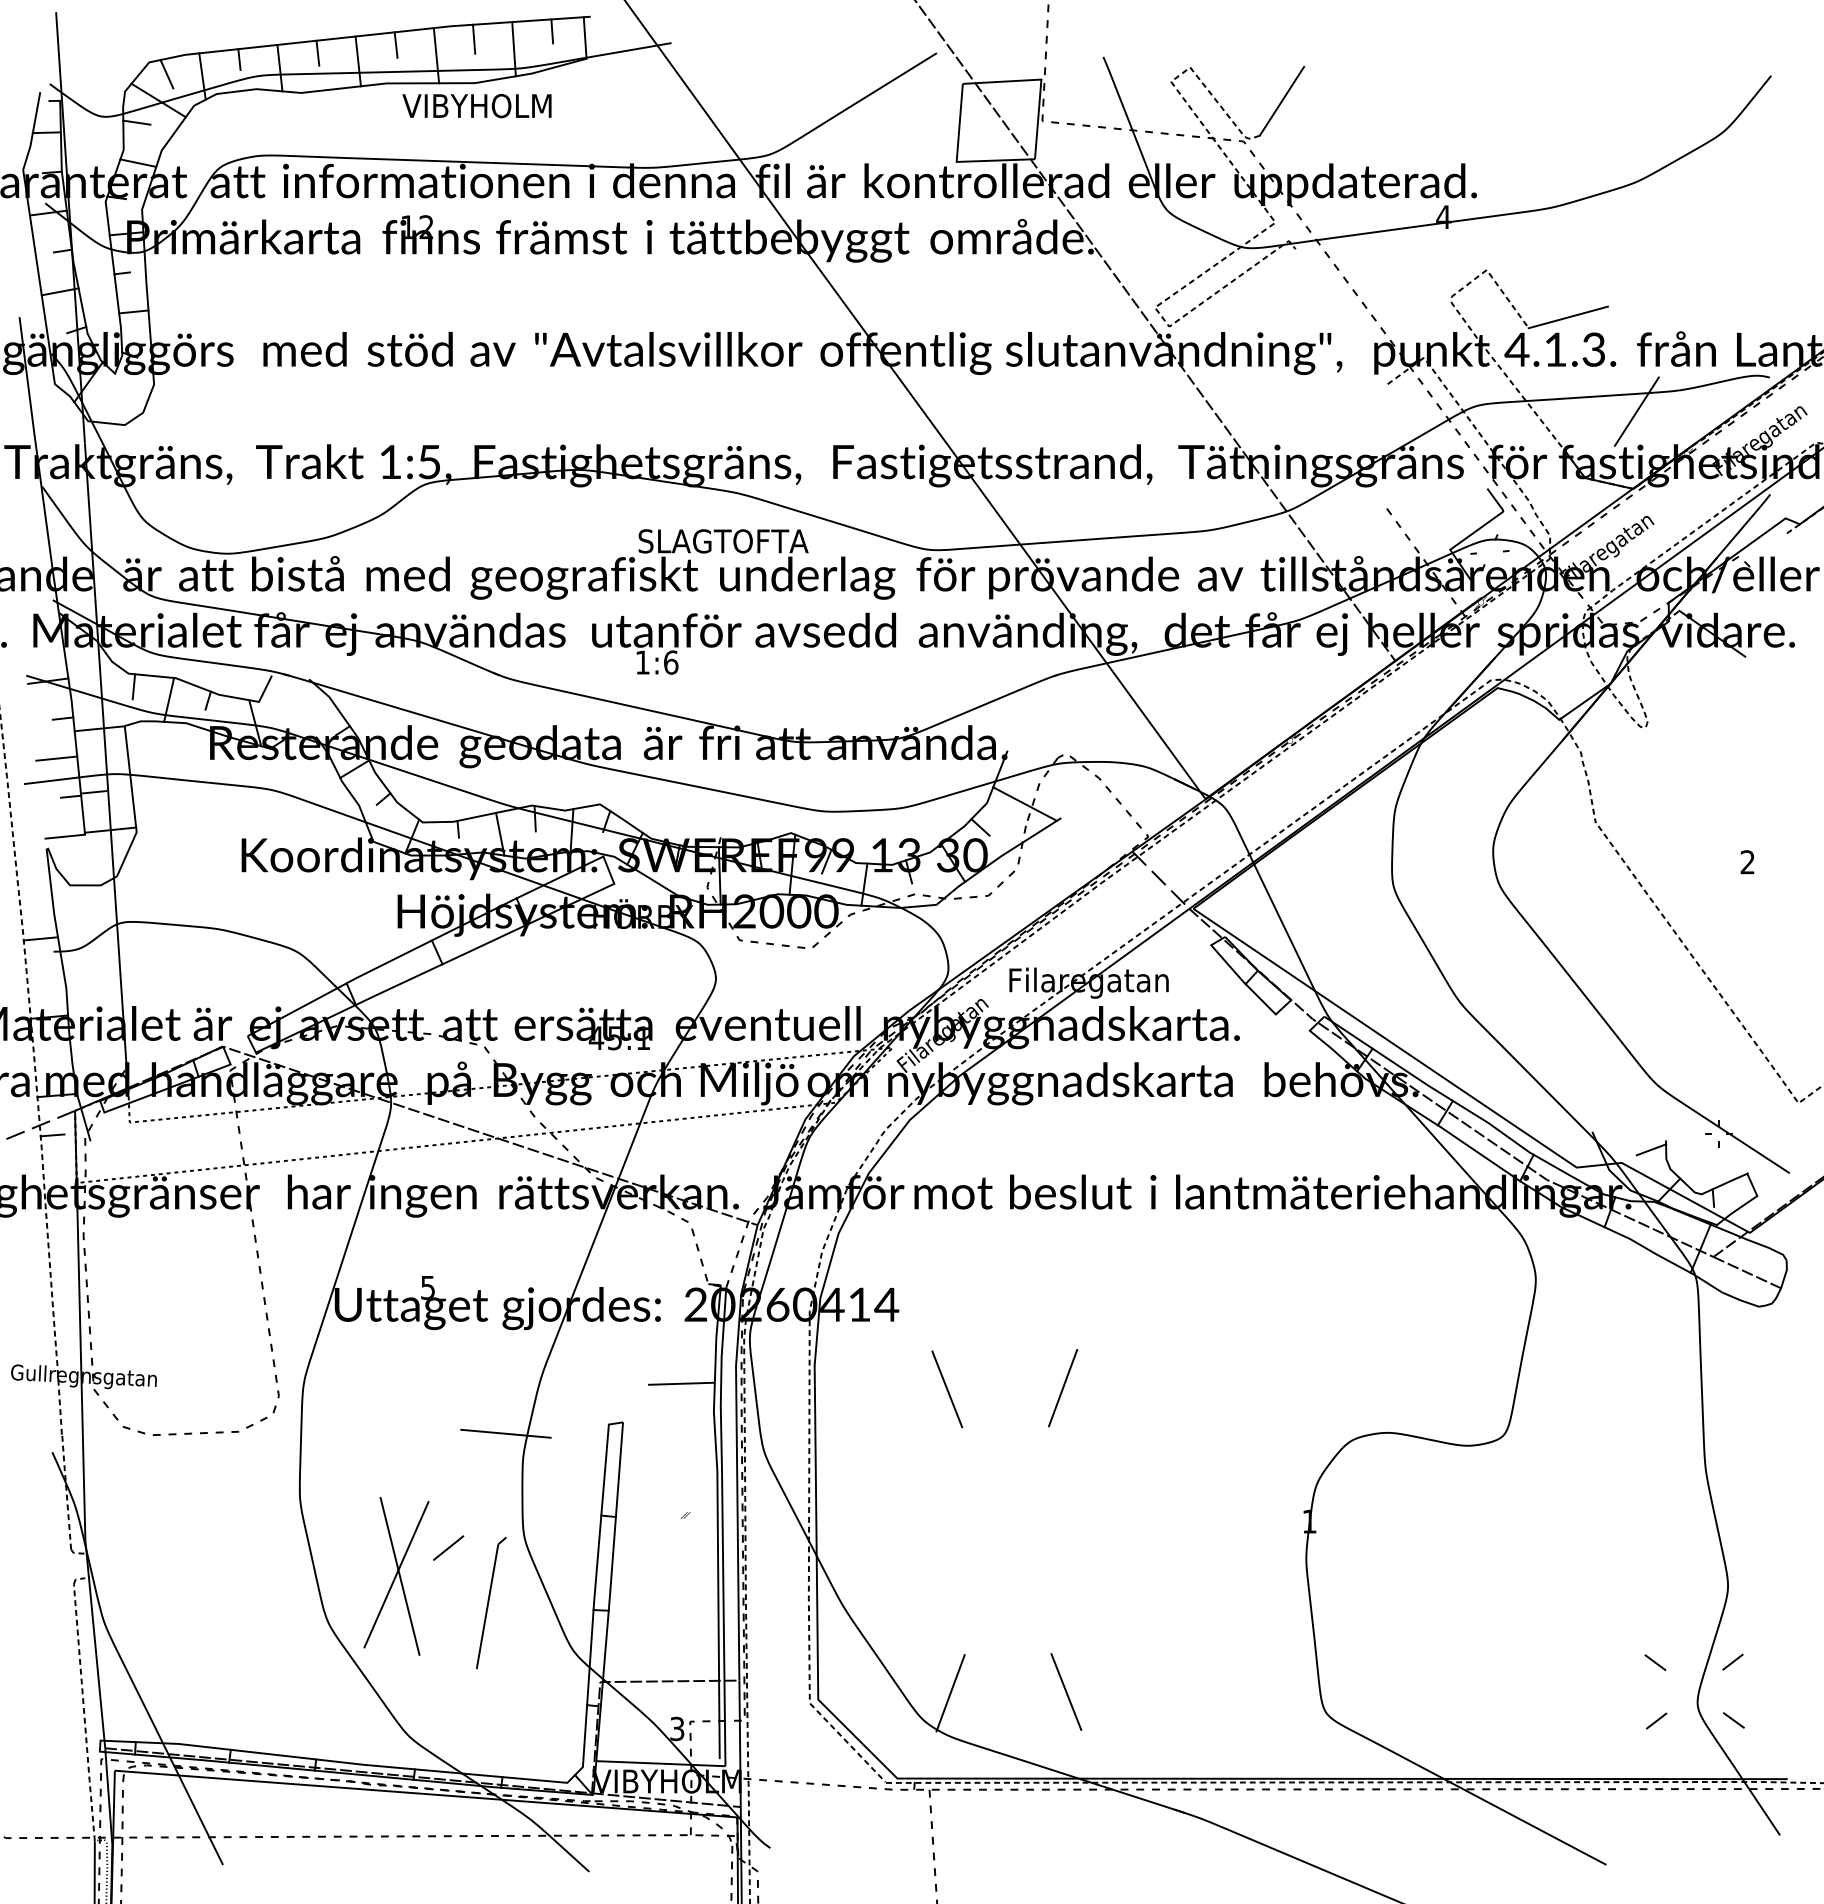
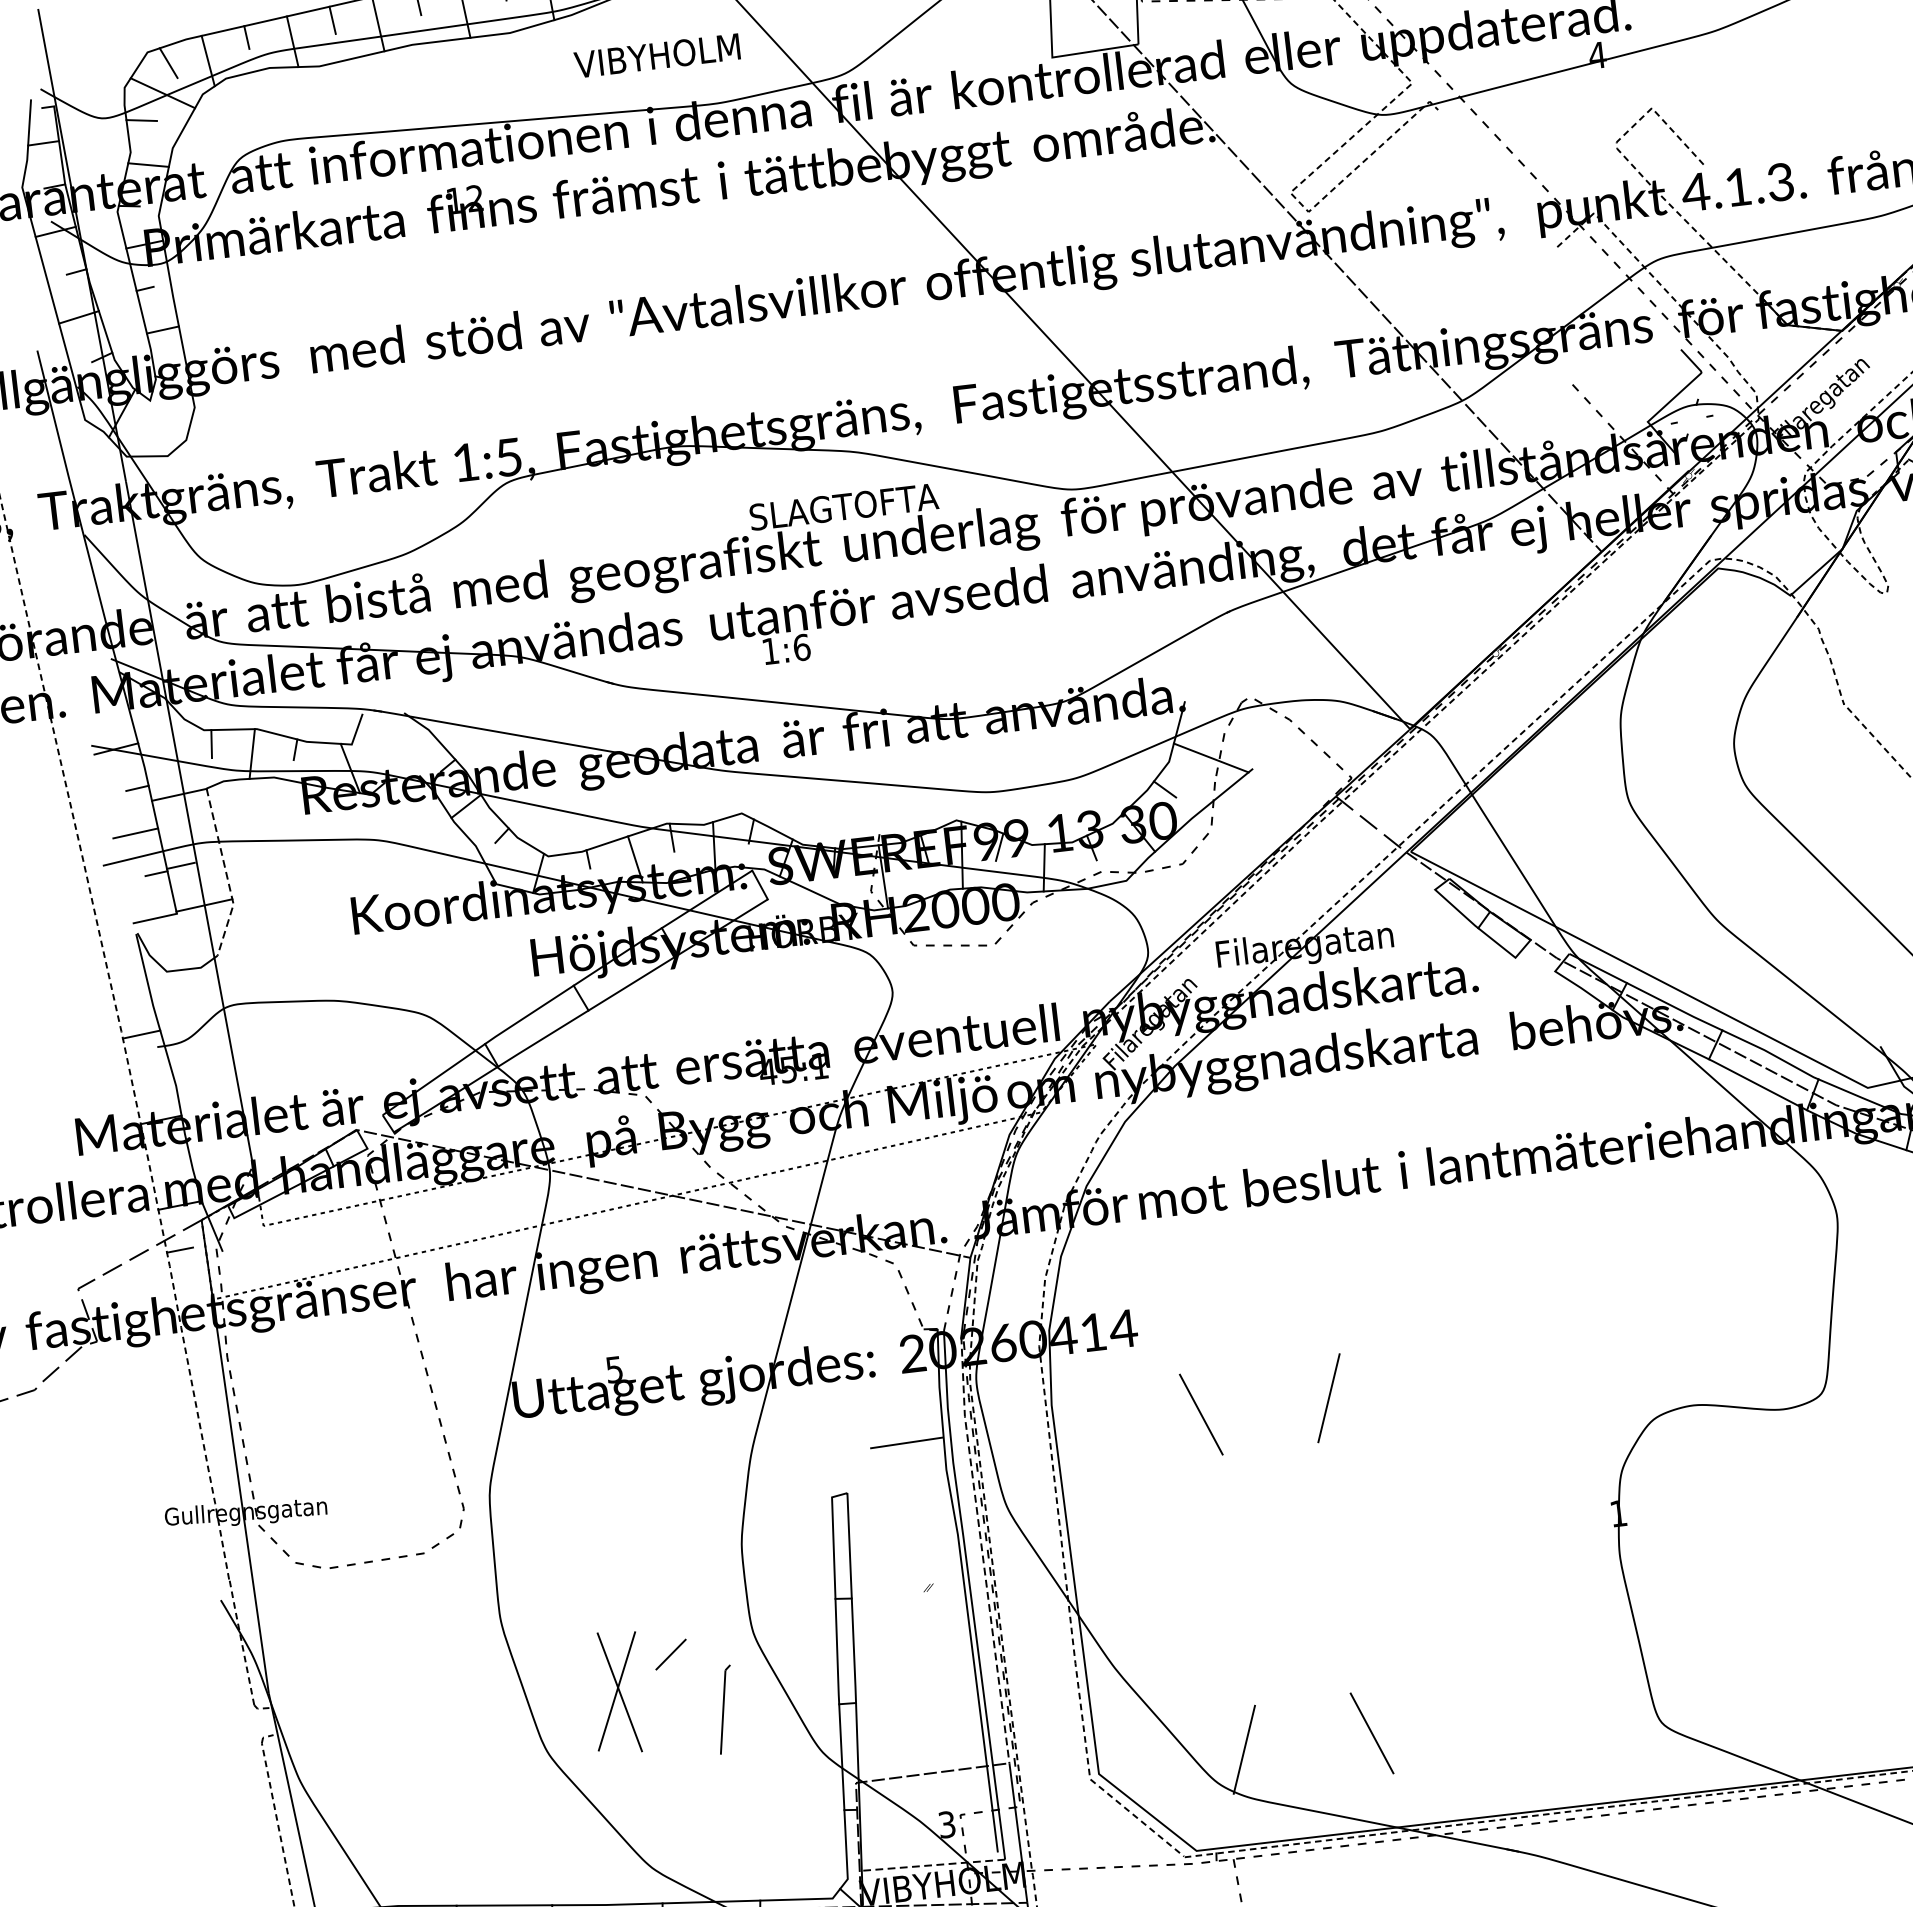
text: (476, 106) -> (656, 56), moved
line: (1567, 317) -> (1747, 150), removed
line: (1636, 411) -> (1835, 244), removed
line: (133, 804) -> (226, 874), solid -> dashed
line: (505, 1433) -> (718, 1520), removed
line: (737, 1486) -> (982, 1549), solid -> dashed
part: (396, 1576) -> (617, 1692), size x0.7
part: (491, 1602) -> (725, 1709), size x0.6
line: (660, 1763) -> (933, 1865), solid -> dashed

